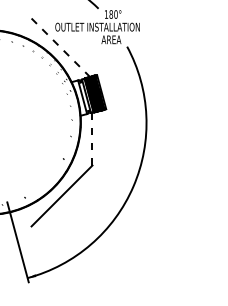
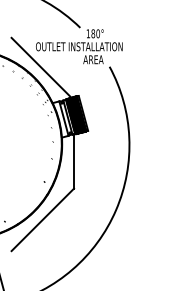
line: (61, 48) -> (42, 68), dashed -> solid
line: (92, 138) -> (74, 160), dashed -> solid

